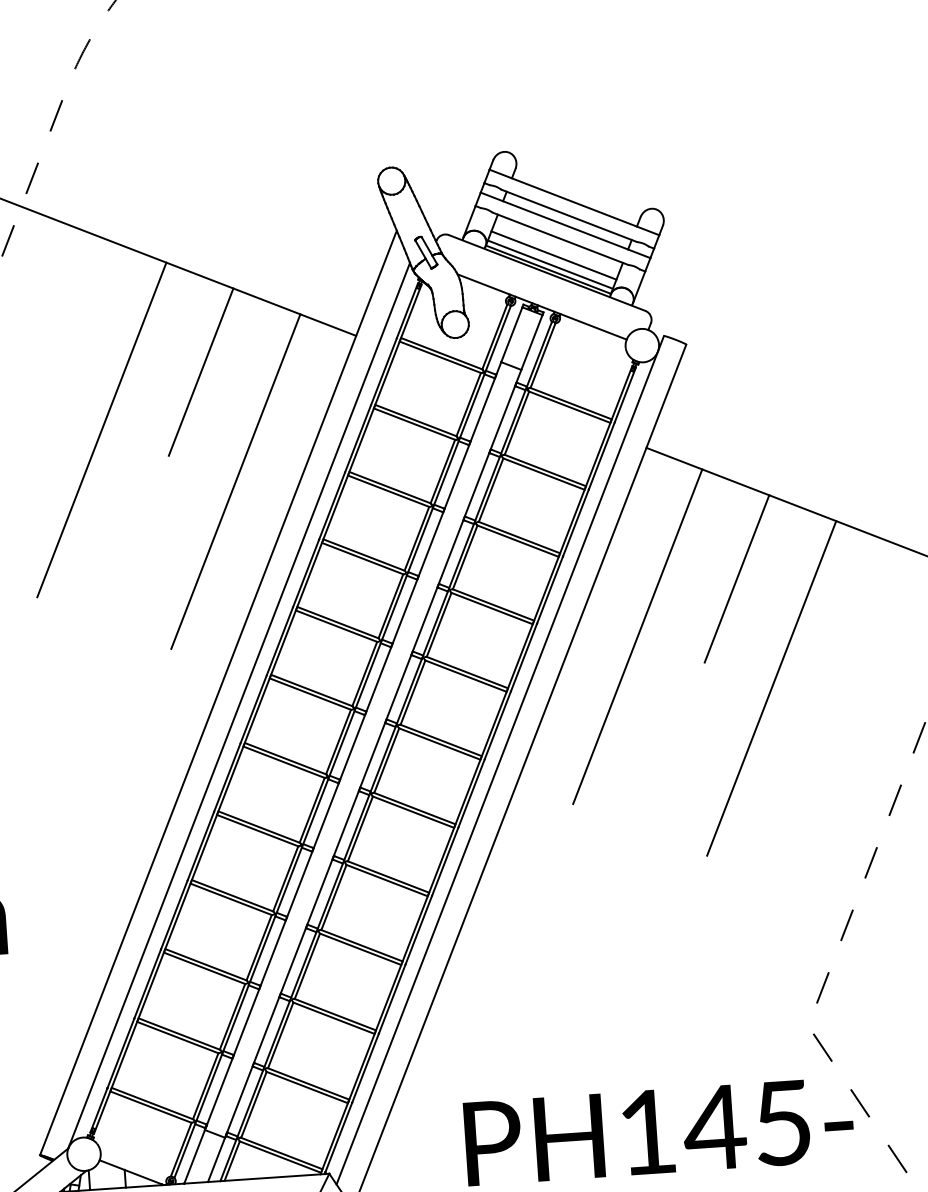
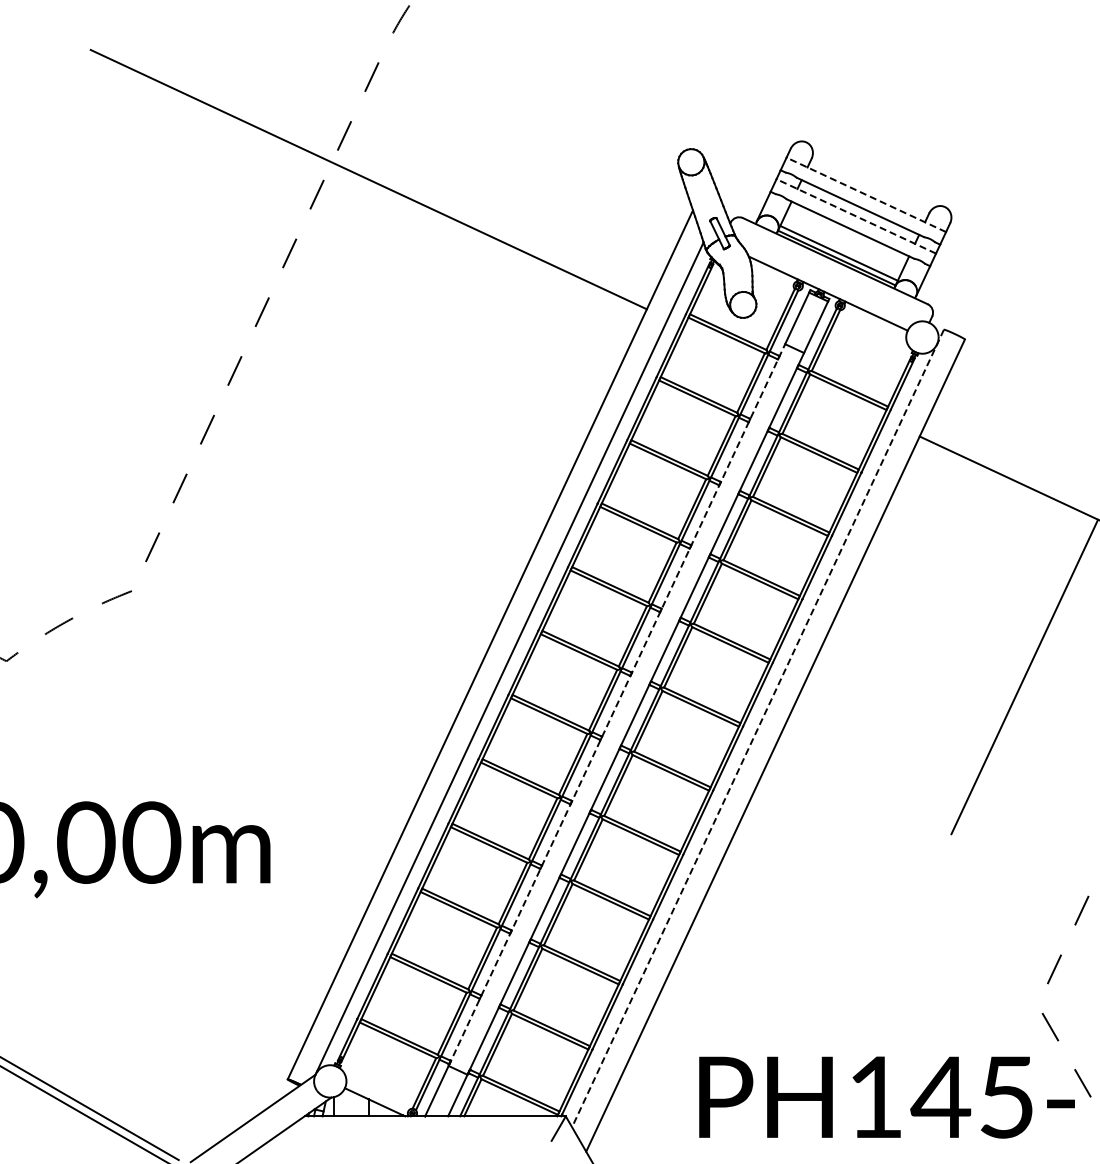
line: (574, 202) -> (866, 194), solid -> dashed
line: (565, 225) -> (856, 216), solid -> dashed
line: (553, 255) -> (842, 244), removed
line: (200, 371) -> (494, 333), removed
line: (101, 430) -> (394, 383), removed
line: (235, 481) -> (520, 441), removed
line: (736, 578) -> (998, 568), removed
line: (637, 635) -> (898, 617), removed
line: (353, 745) -> (617, 704), solid -> dashed
line: (500, 760) -> (758, 728), solid -> dashed

